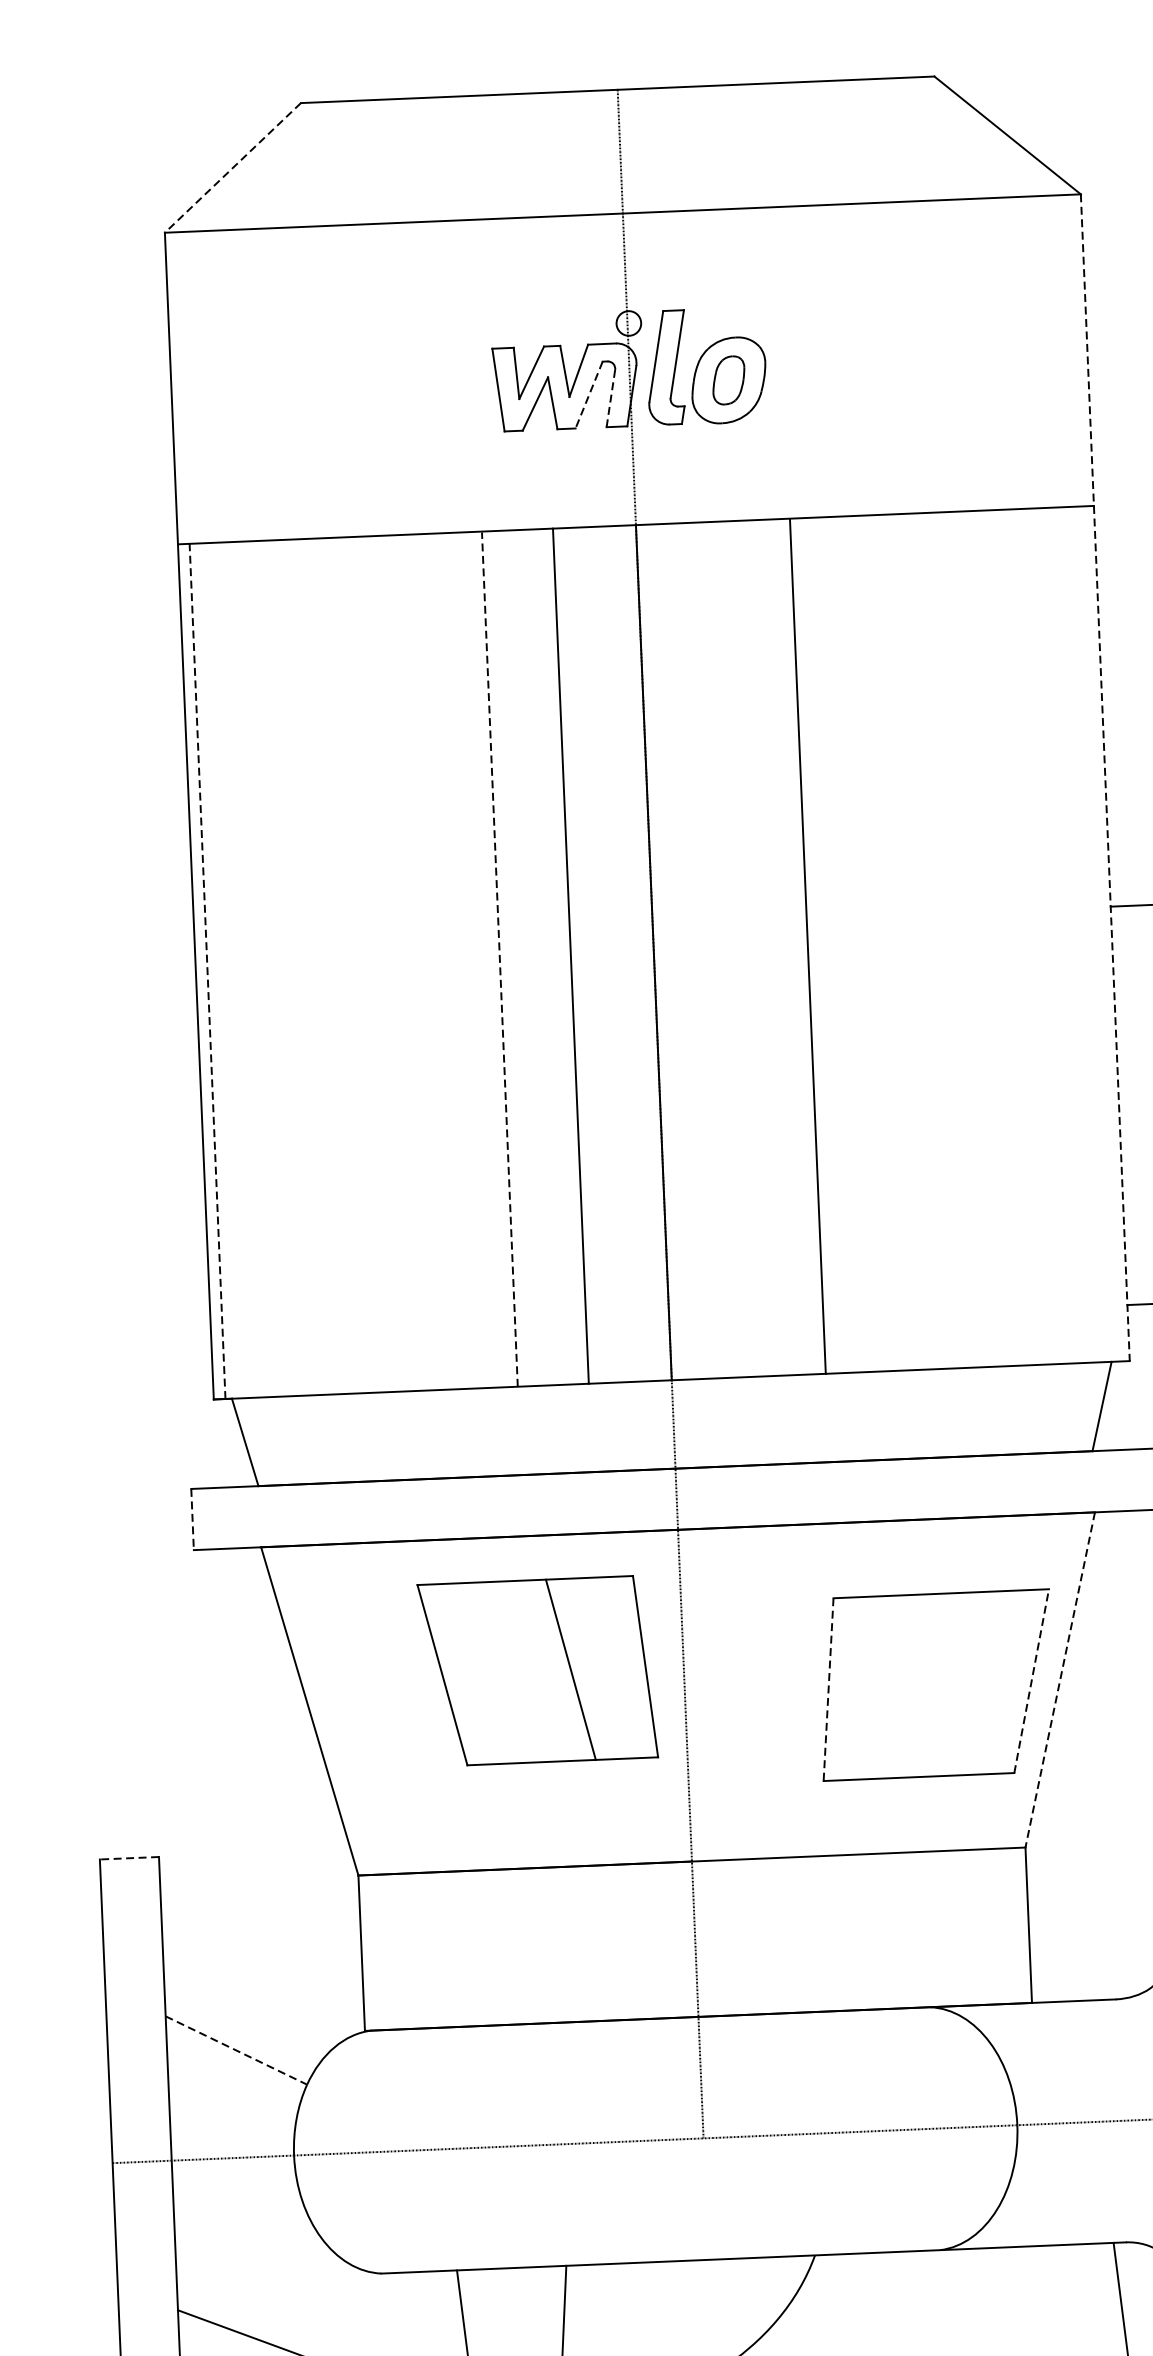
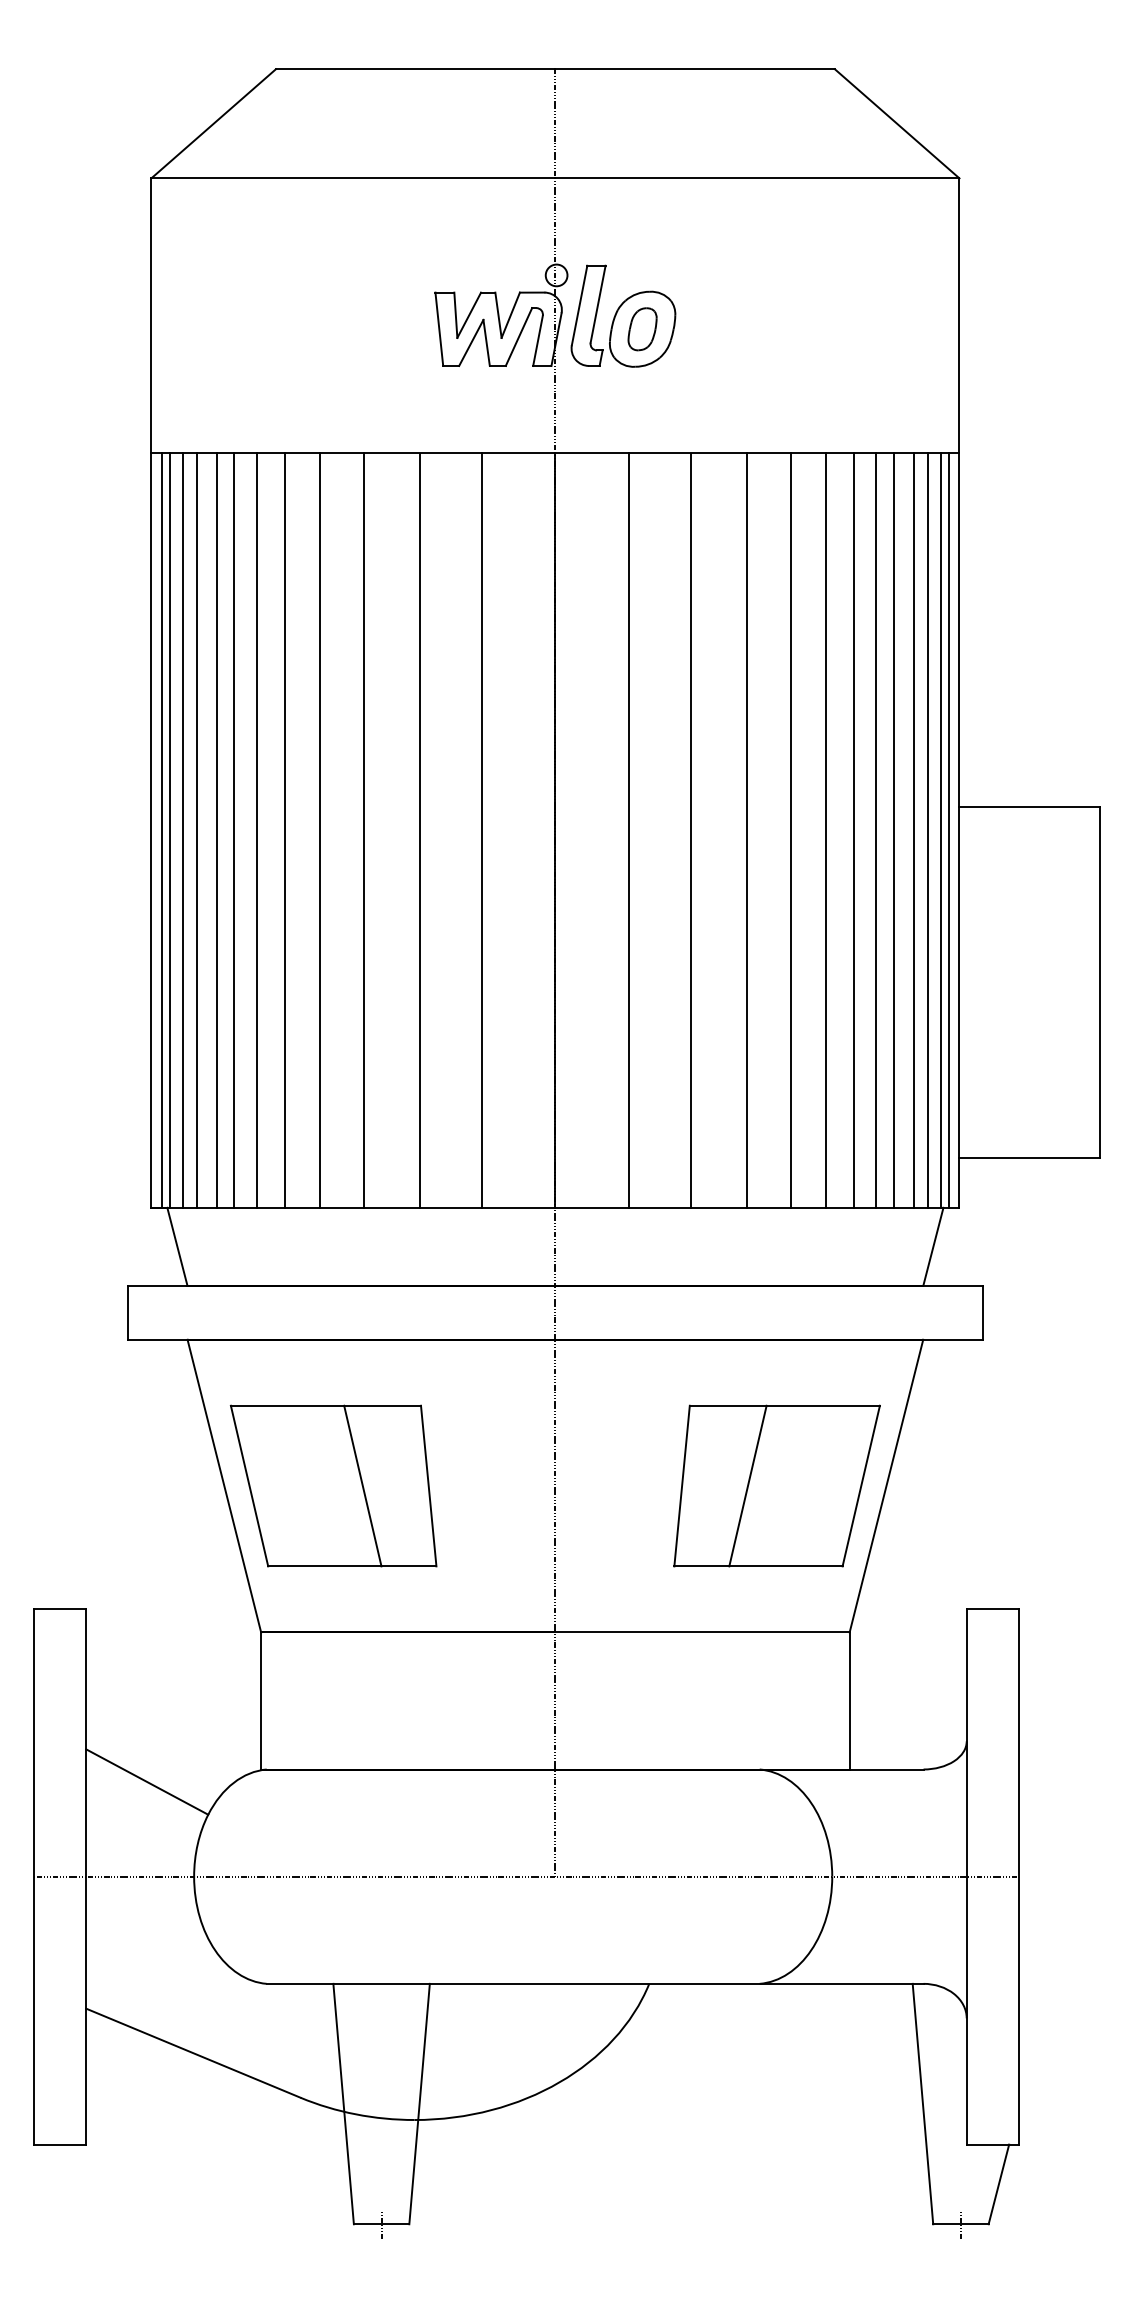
line: (232, 167) -> (213, 123), dashed -> solid
line: (588, 395) -> (518, 337), dashed -> solid
line: (611, 398) -> (538, 340), dashed -> solid
line: (1105, 778) -> (959, 693), dashed -> solid
line: (1100, 933) -> (949, 830), added
line: (1075, 934) -> (927, 830), added
line: (1090, 934) -> (940, 830), added
line: (1059, 935) -> (913, 830), added
line: (1038, 936) -> (894, 830), added
line: (1017, 937) -> (876, 830), added
line: (991, 938) -> (853, 830), added
line: (959, 939) -> (825, 830), added
line: (921, 941) -> (791, 830), added
line: (870, 943) -> (746, 830), added
line: (736, 949) -> (628, 830), added
line: (499, 959) -> (419, 830), dashed -> solid
line: (437, 961) -> (364, 830), added
line: (386, 963) -> (319, 830), added
line: (347, 965) -> (285, 830), added
line: (315, 966) -> (256, 830), added
line: (290, 967) -> (234, 830), added
line: (269, 968) -> (216, 830), added
line: (248, 969) -> (197, 830), added
line: (216, 970) -> (169, 830), added
line: (232, 970) -> (183, 830), added
line: (207, 971) -> (161, 830), dashed -> solid
line: (192, 1519) -> (128, 1312), dashed -> solid
part: (537, 1670) -> (333, 1485), moved
line: (1031, 1680) -> (861, 1485), dashed -> solid
line: (1060, 1680) -> (886, 1486), dashed -> solid
line: (902, 1685) -> (747, 1485), added
line: (829, 1690) -> (682, 1486), dashed -> solid
line: (128, 1857) -> (59, 1608), dashed -> solid
line: (236, 2051) -> (147, 1782), dashed -> solid

